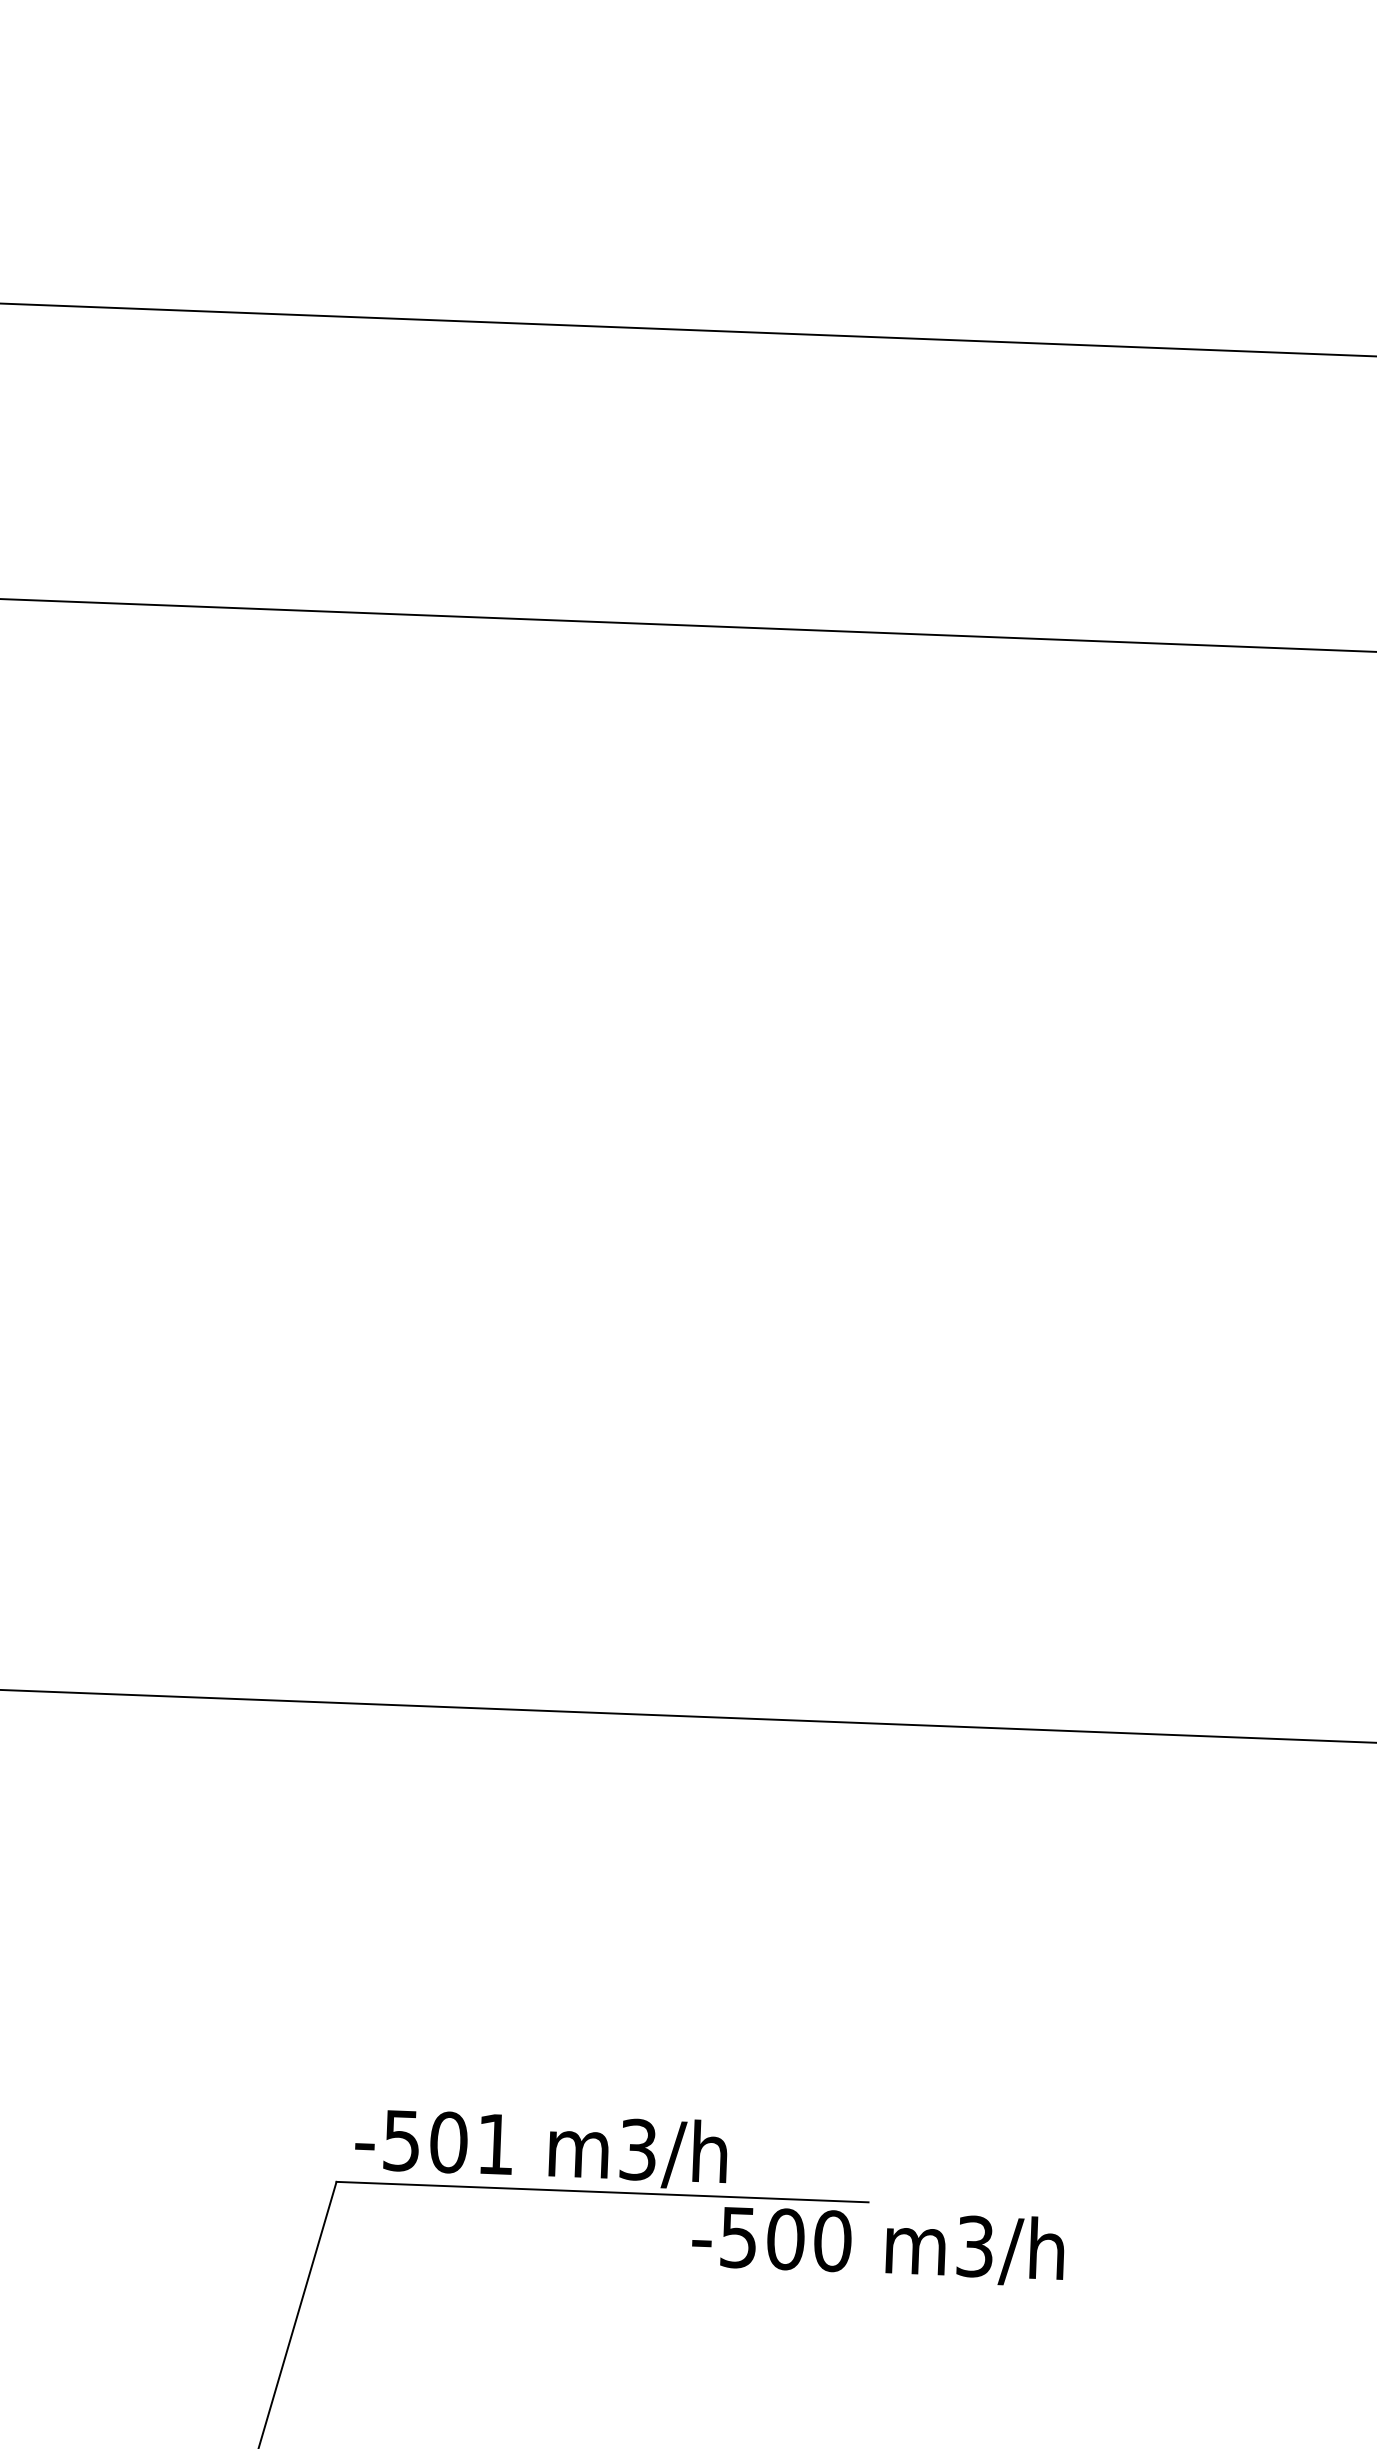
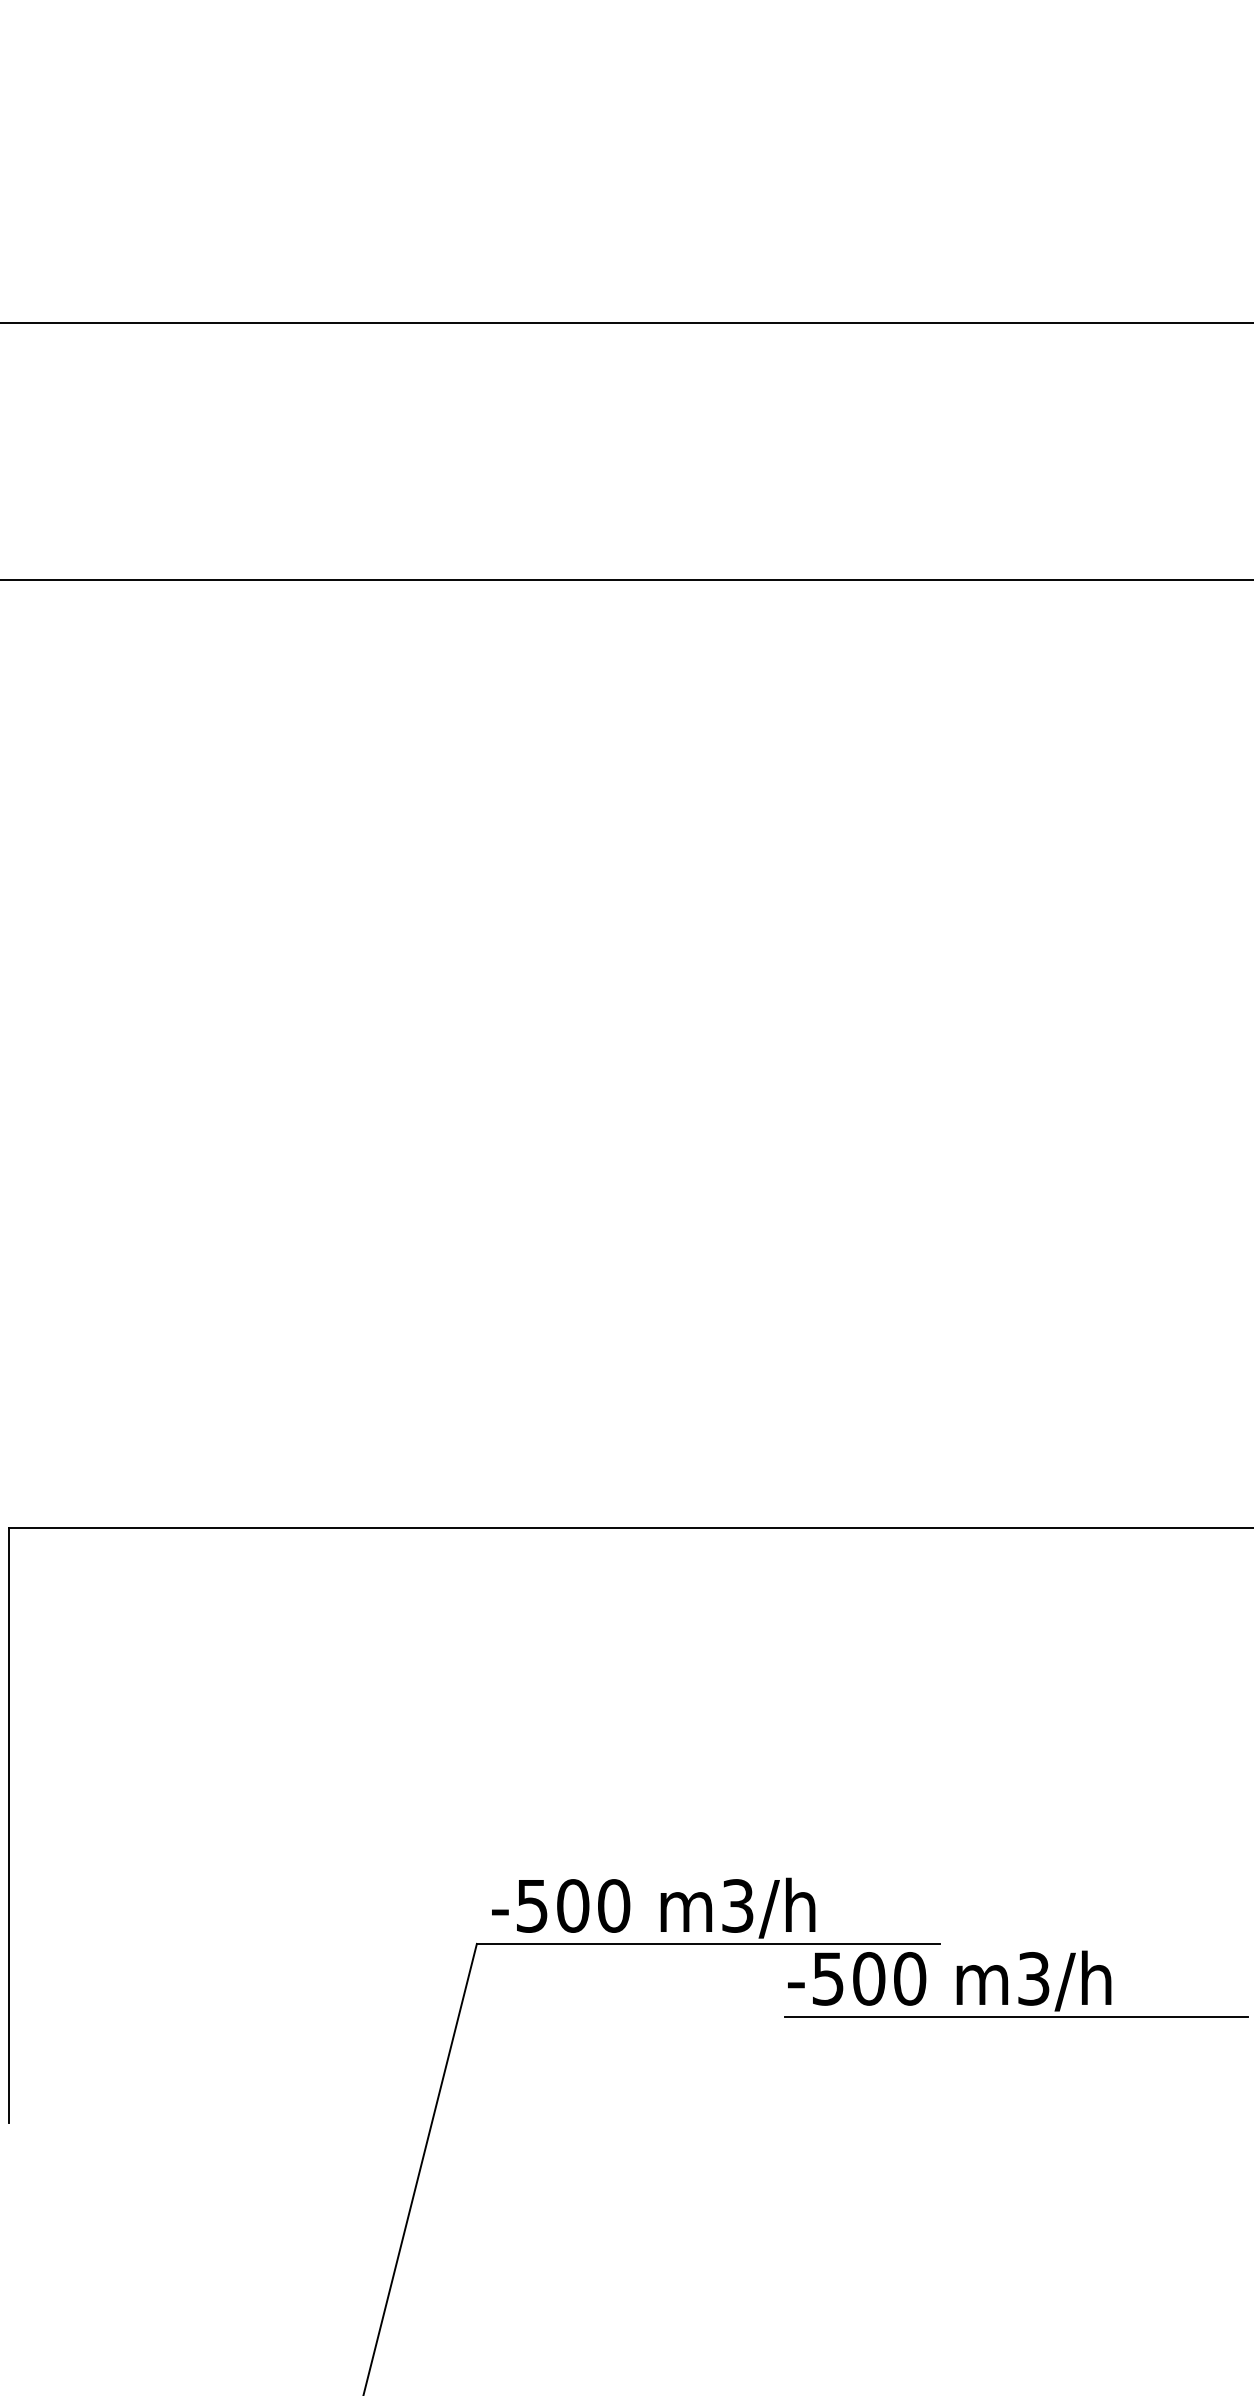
text: (496, 2143) -> (614, 1905), -501 -> -500
line: (952, 2289) -> (1015, 2016), added

